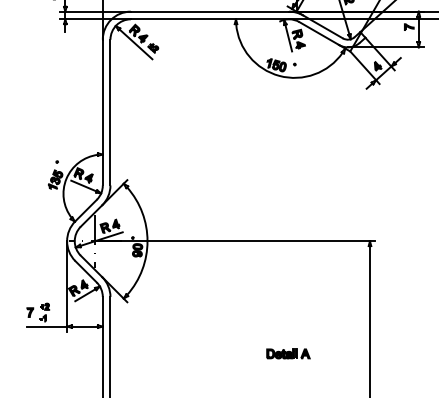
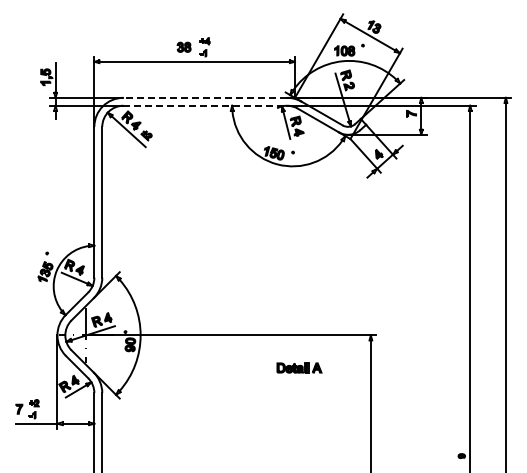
line: (210, 11) -> (205, 97), solid -> dashed
line: (210, 19) -> (205, 105), solid -> dashed
part: (288, 353) -> (299, 367), moved

